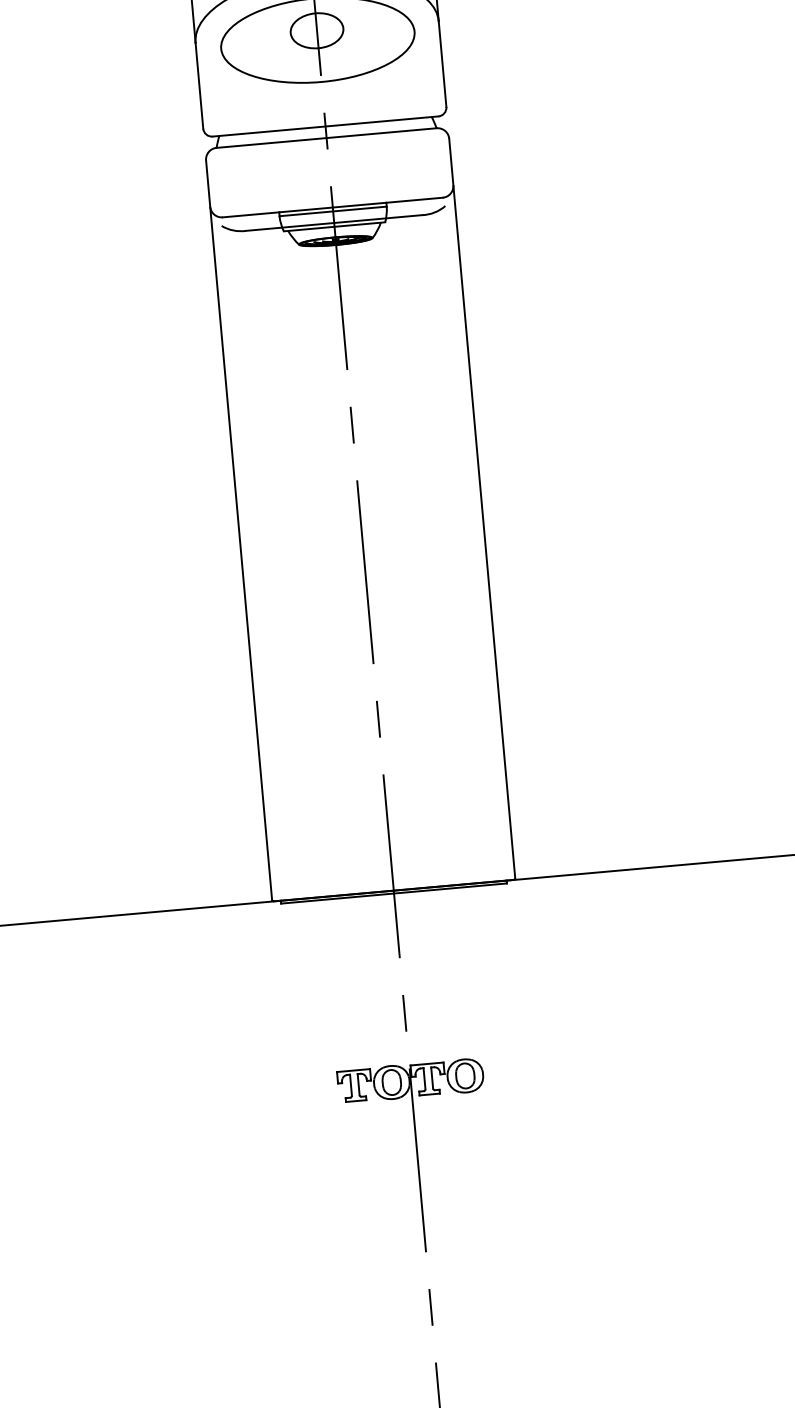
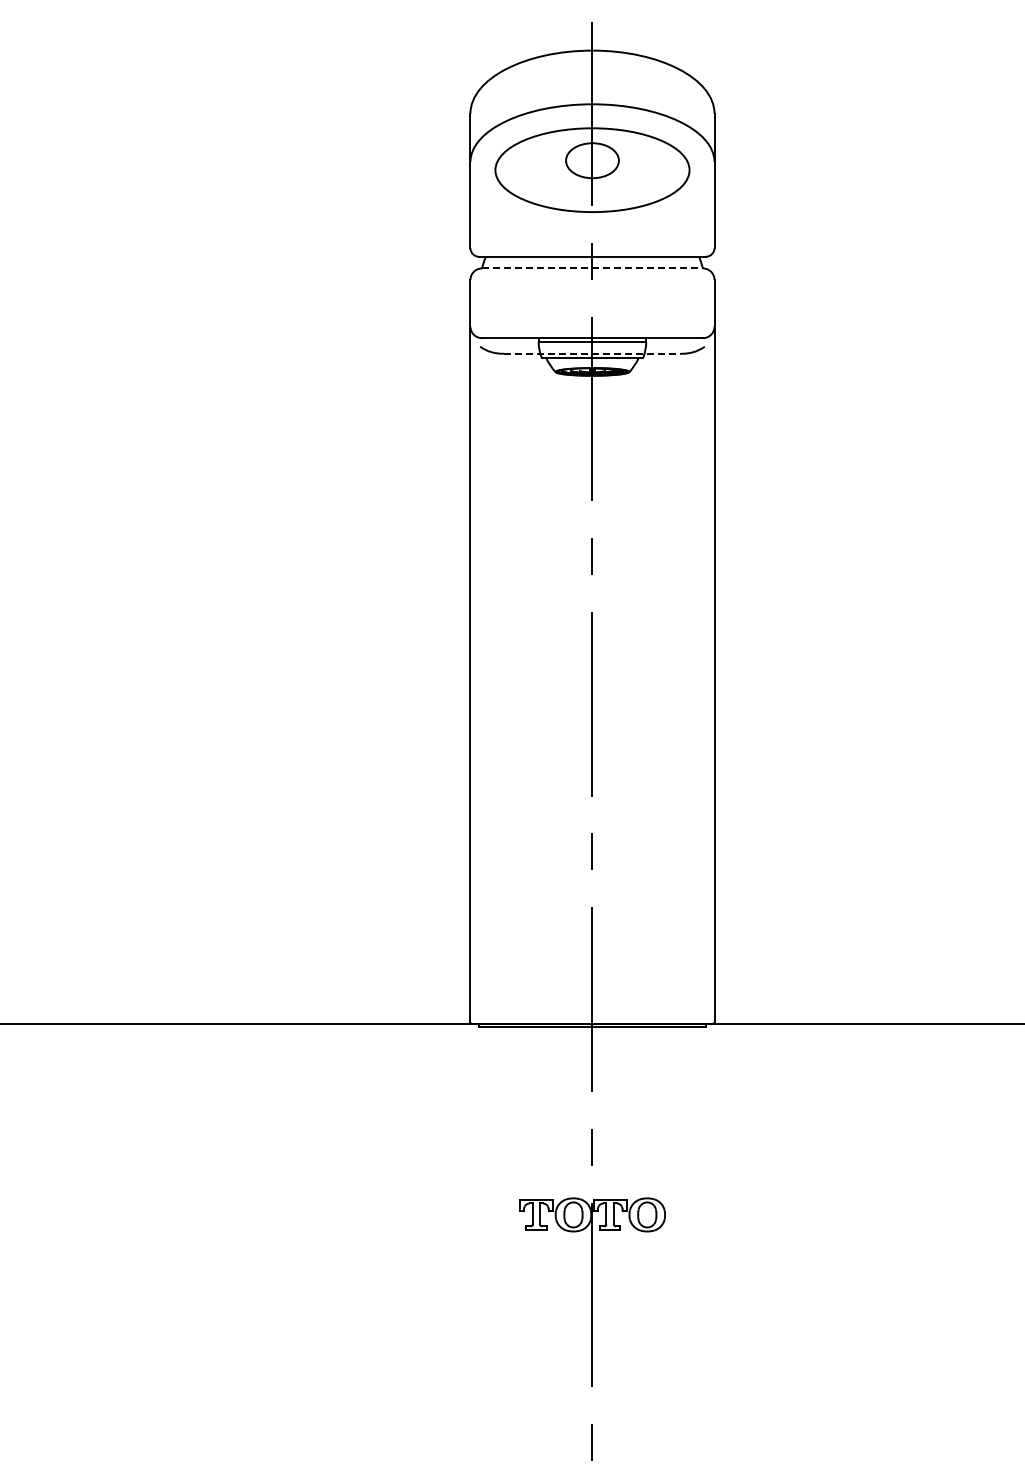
line: (326, 138) -> (592, 268), solid -> dashed
line: (334, 222) -> (592, 353), solid -> dashed

